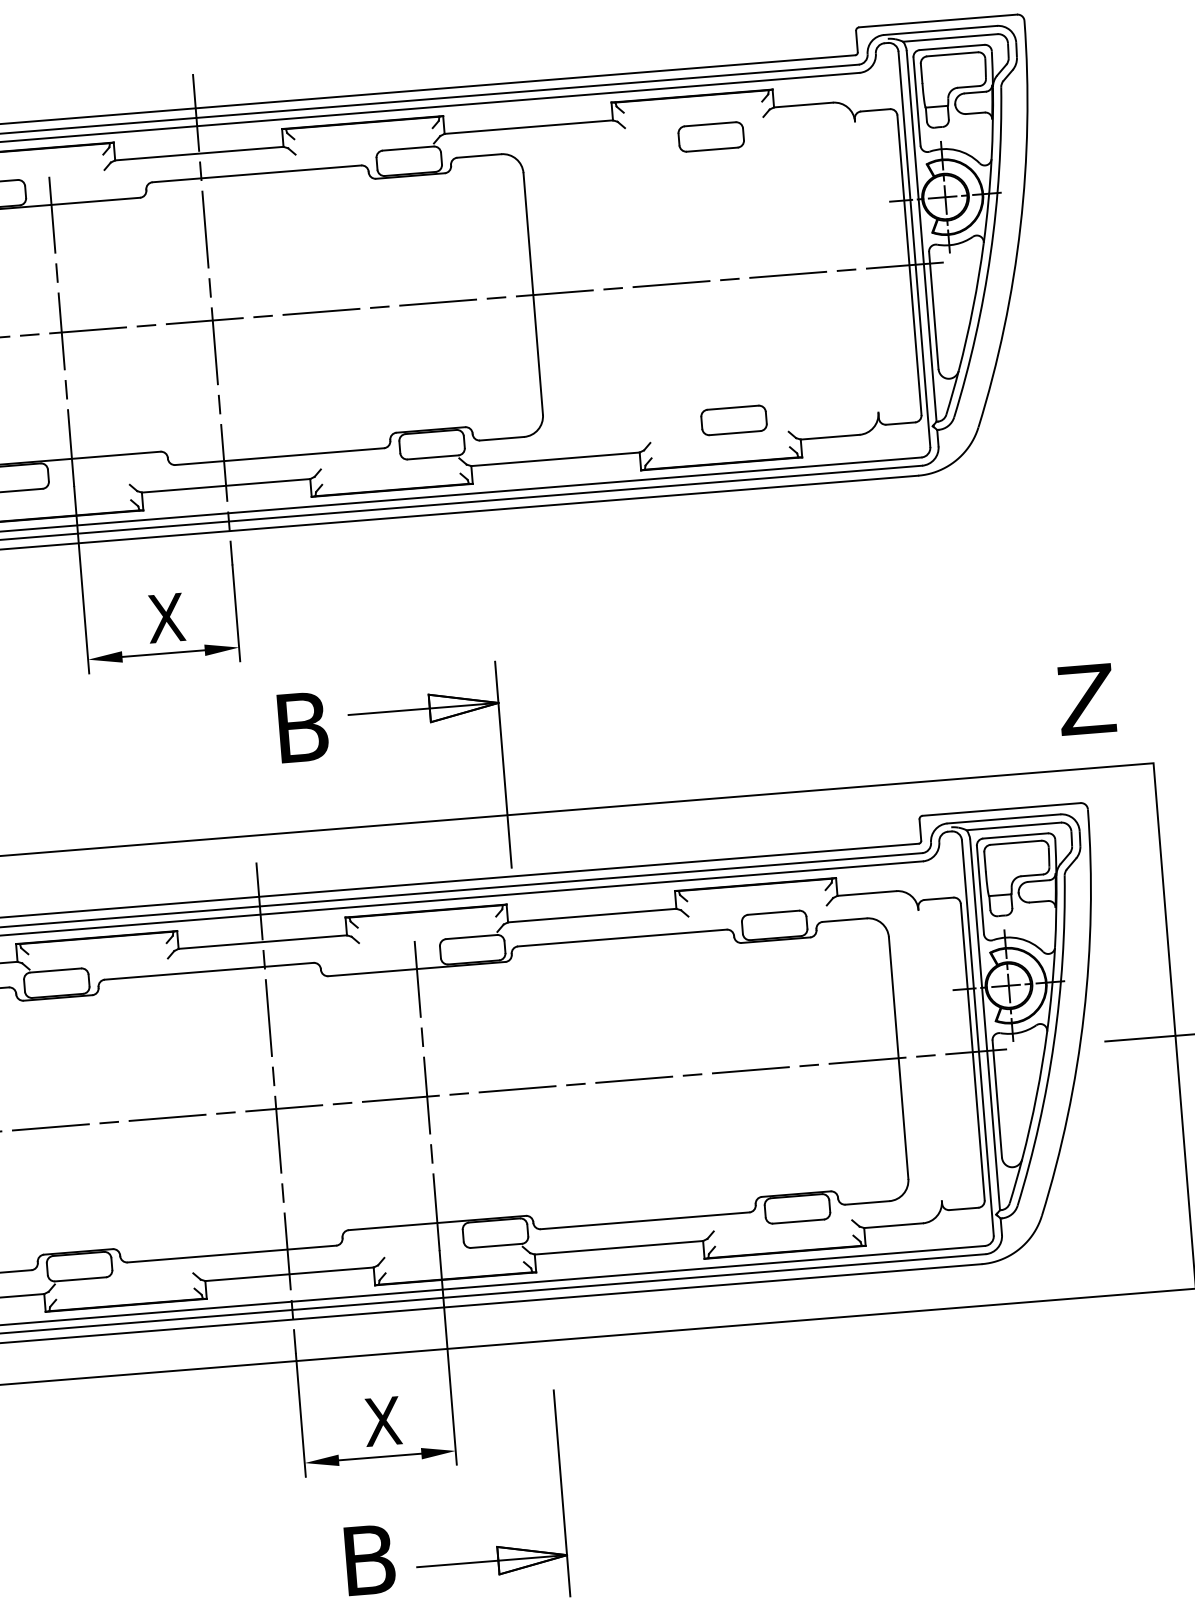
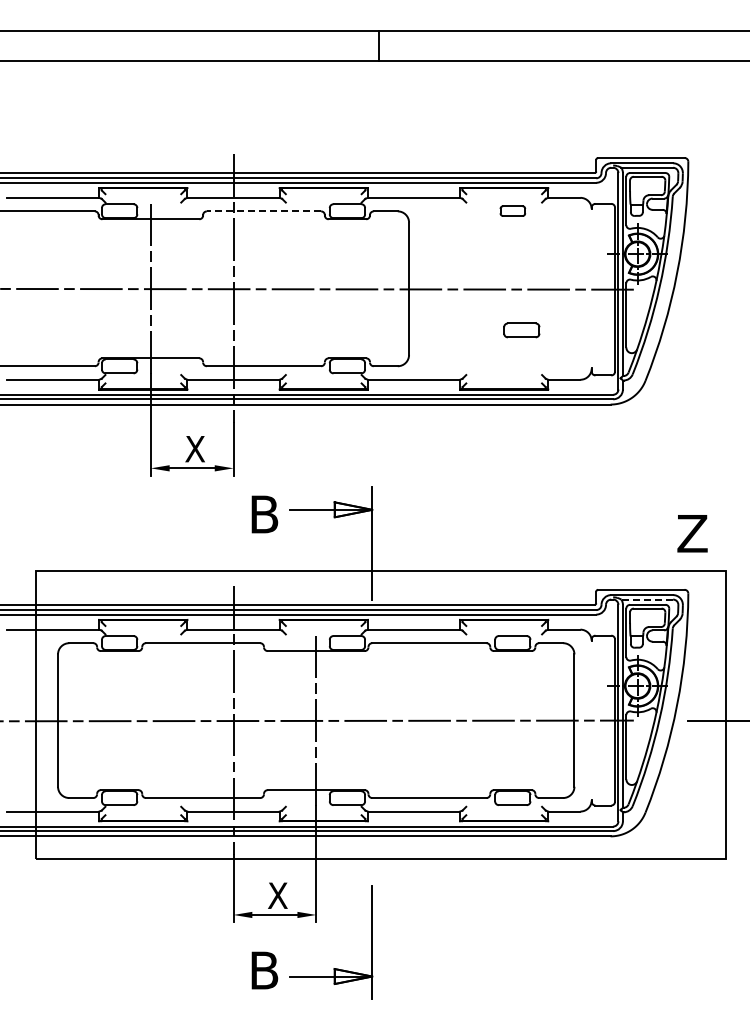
part: (710, 135) -> (512, 210), size x0.7
line: (256, 174) -> (263, 211), solid -> dashed
part: (733, 420) -> (521, 330), moved
line: (1014, 826) -> (647, 599), solid -> dashed

